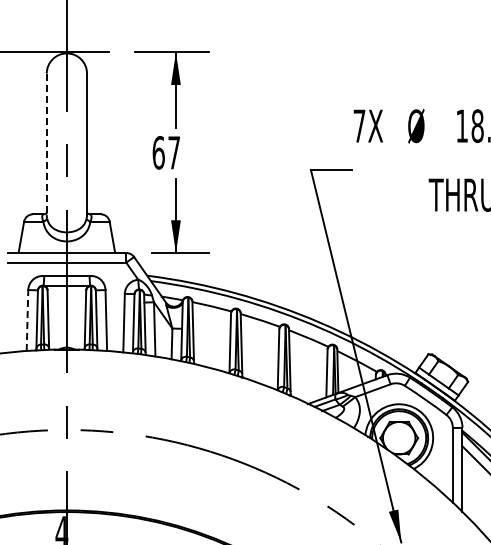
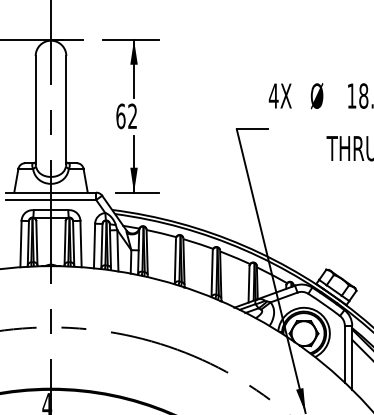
text: (359, 125) -> (273, 95), 7X -> 4X
line: (46, 144) -> (35, 110), dashed -> solid
text: (173, 152) -> (132, 116), 67 -> 62
line: (27, 320) -> (21, 244), dashed -> solid

